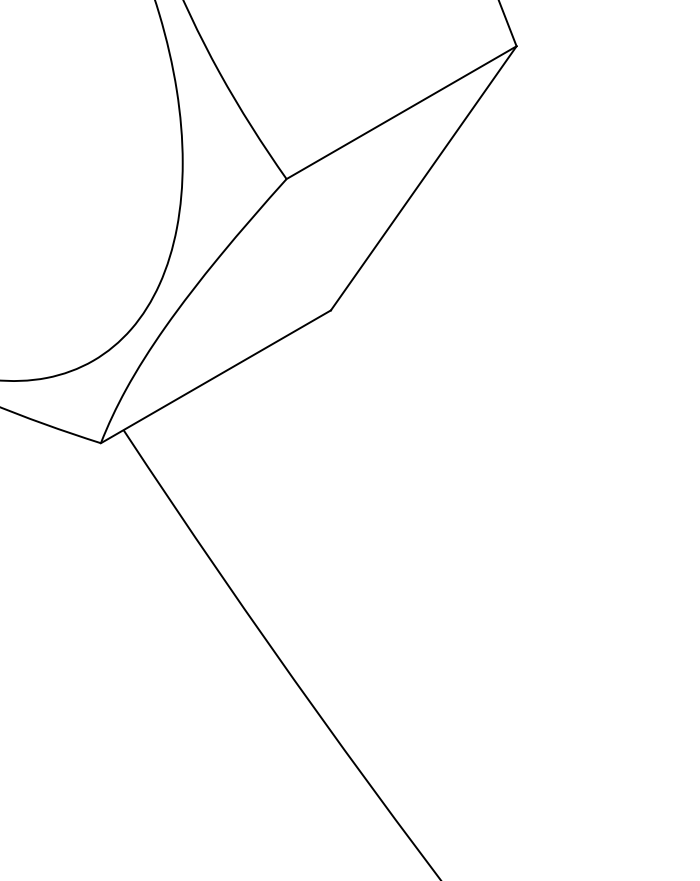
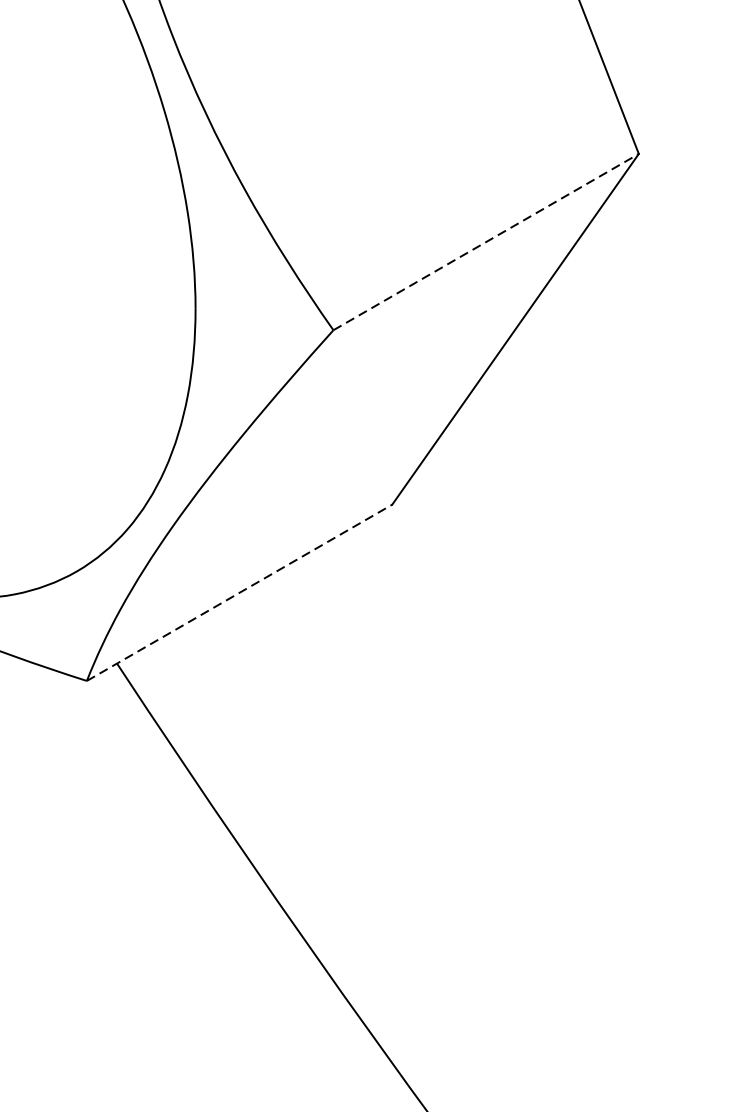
line: (401, 112) -> (486, 241), solid -> dashed
line: (215, 376) -> (239, 592), solid -> dashed

